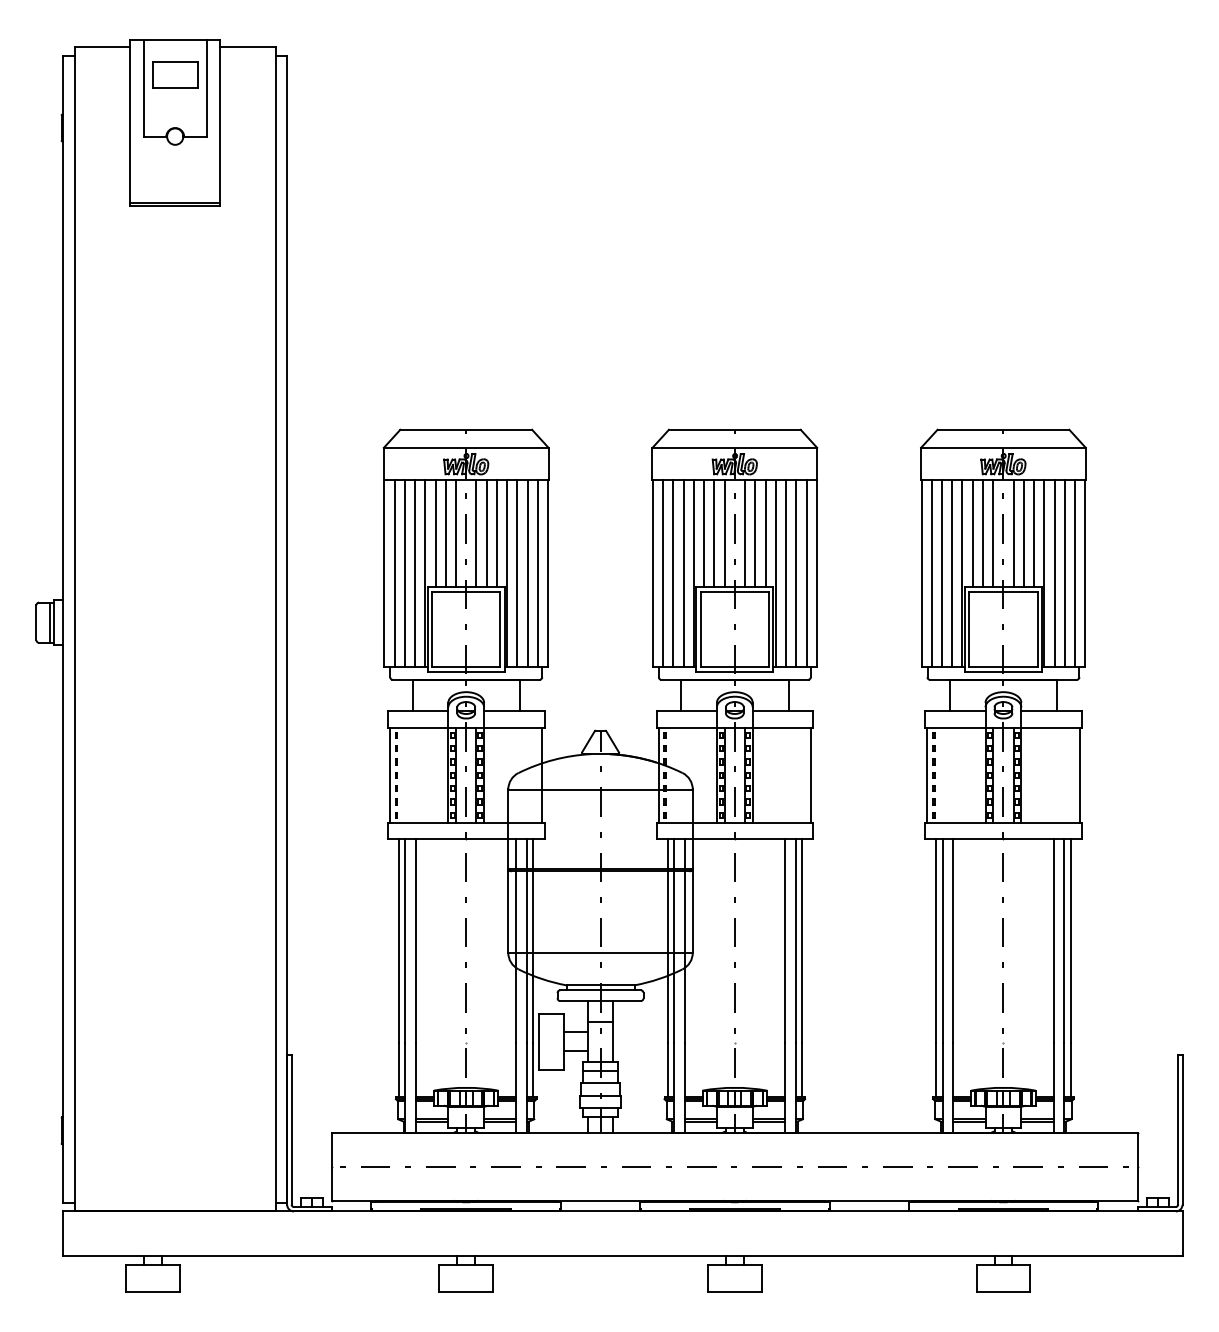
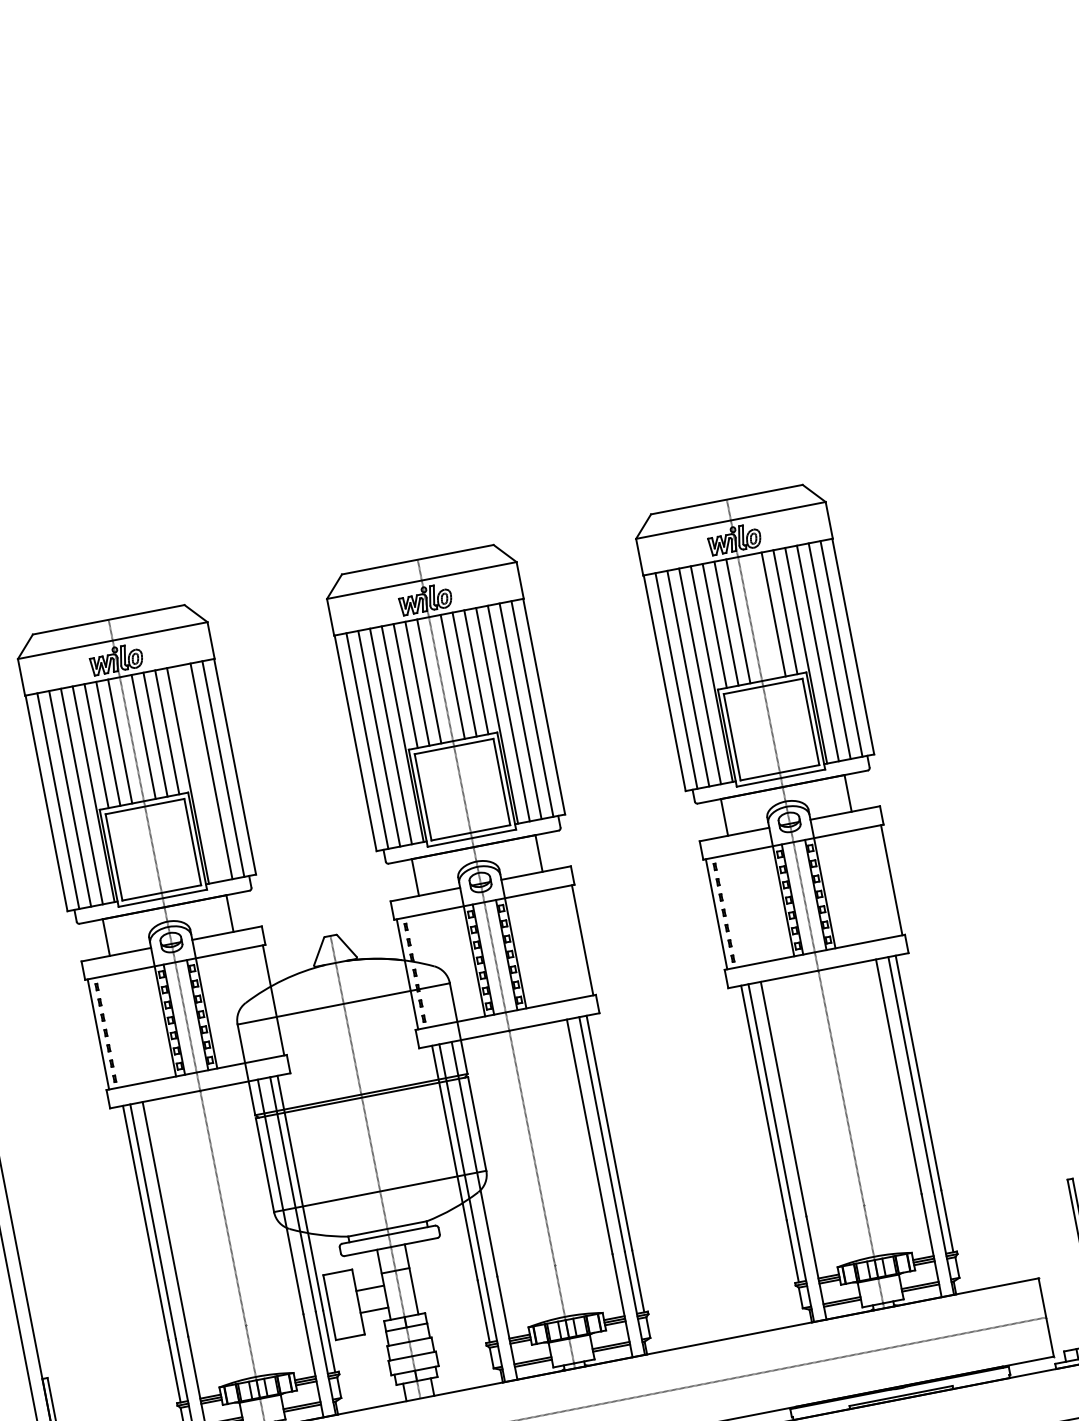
line: (1013, 533) -> (761, 616), removed
line: (517, 573) -> (199, 773), removed

